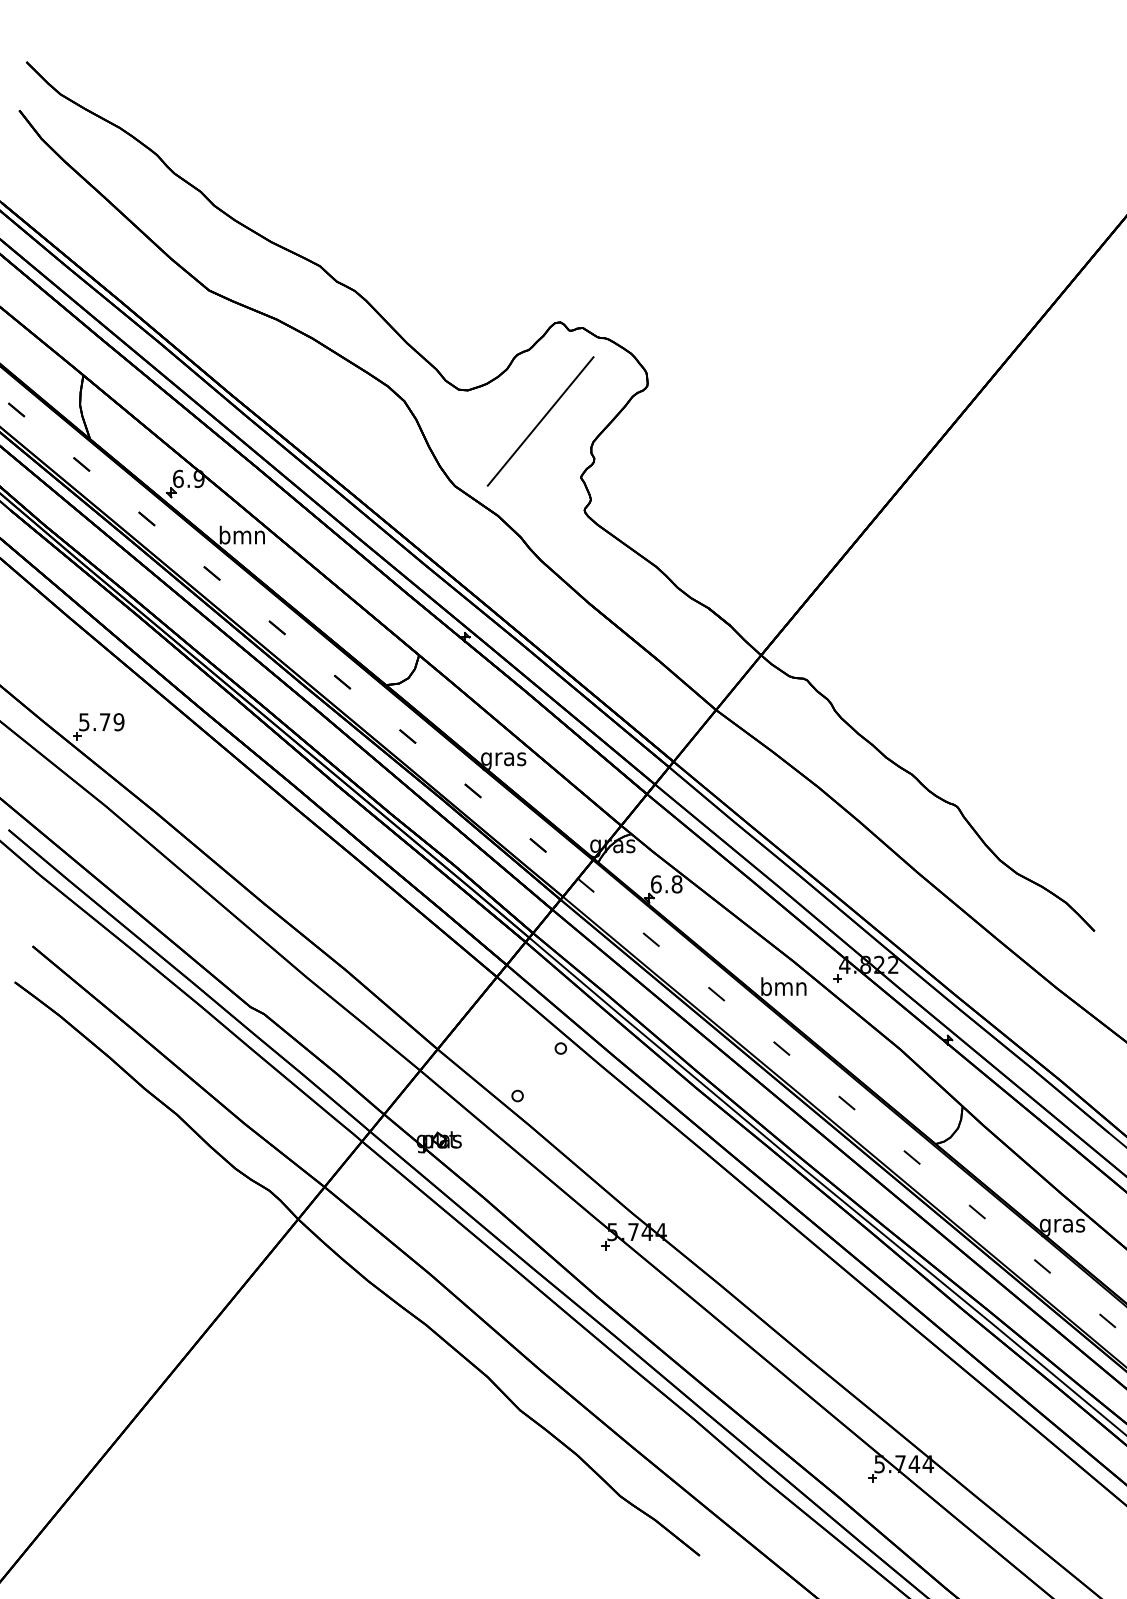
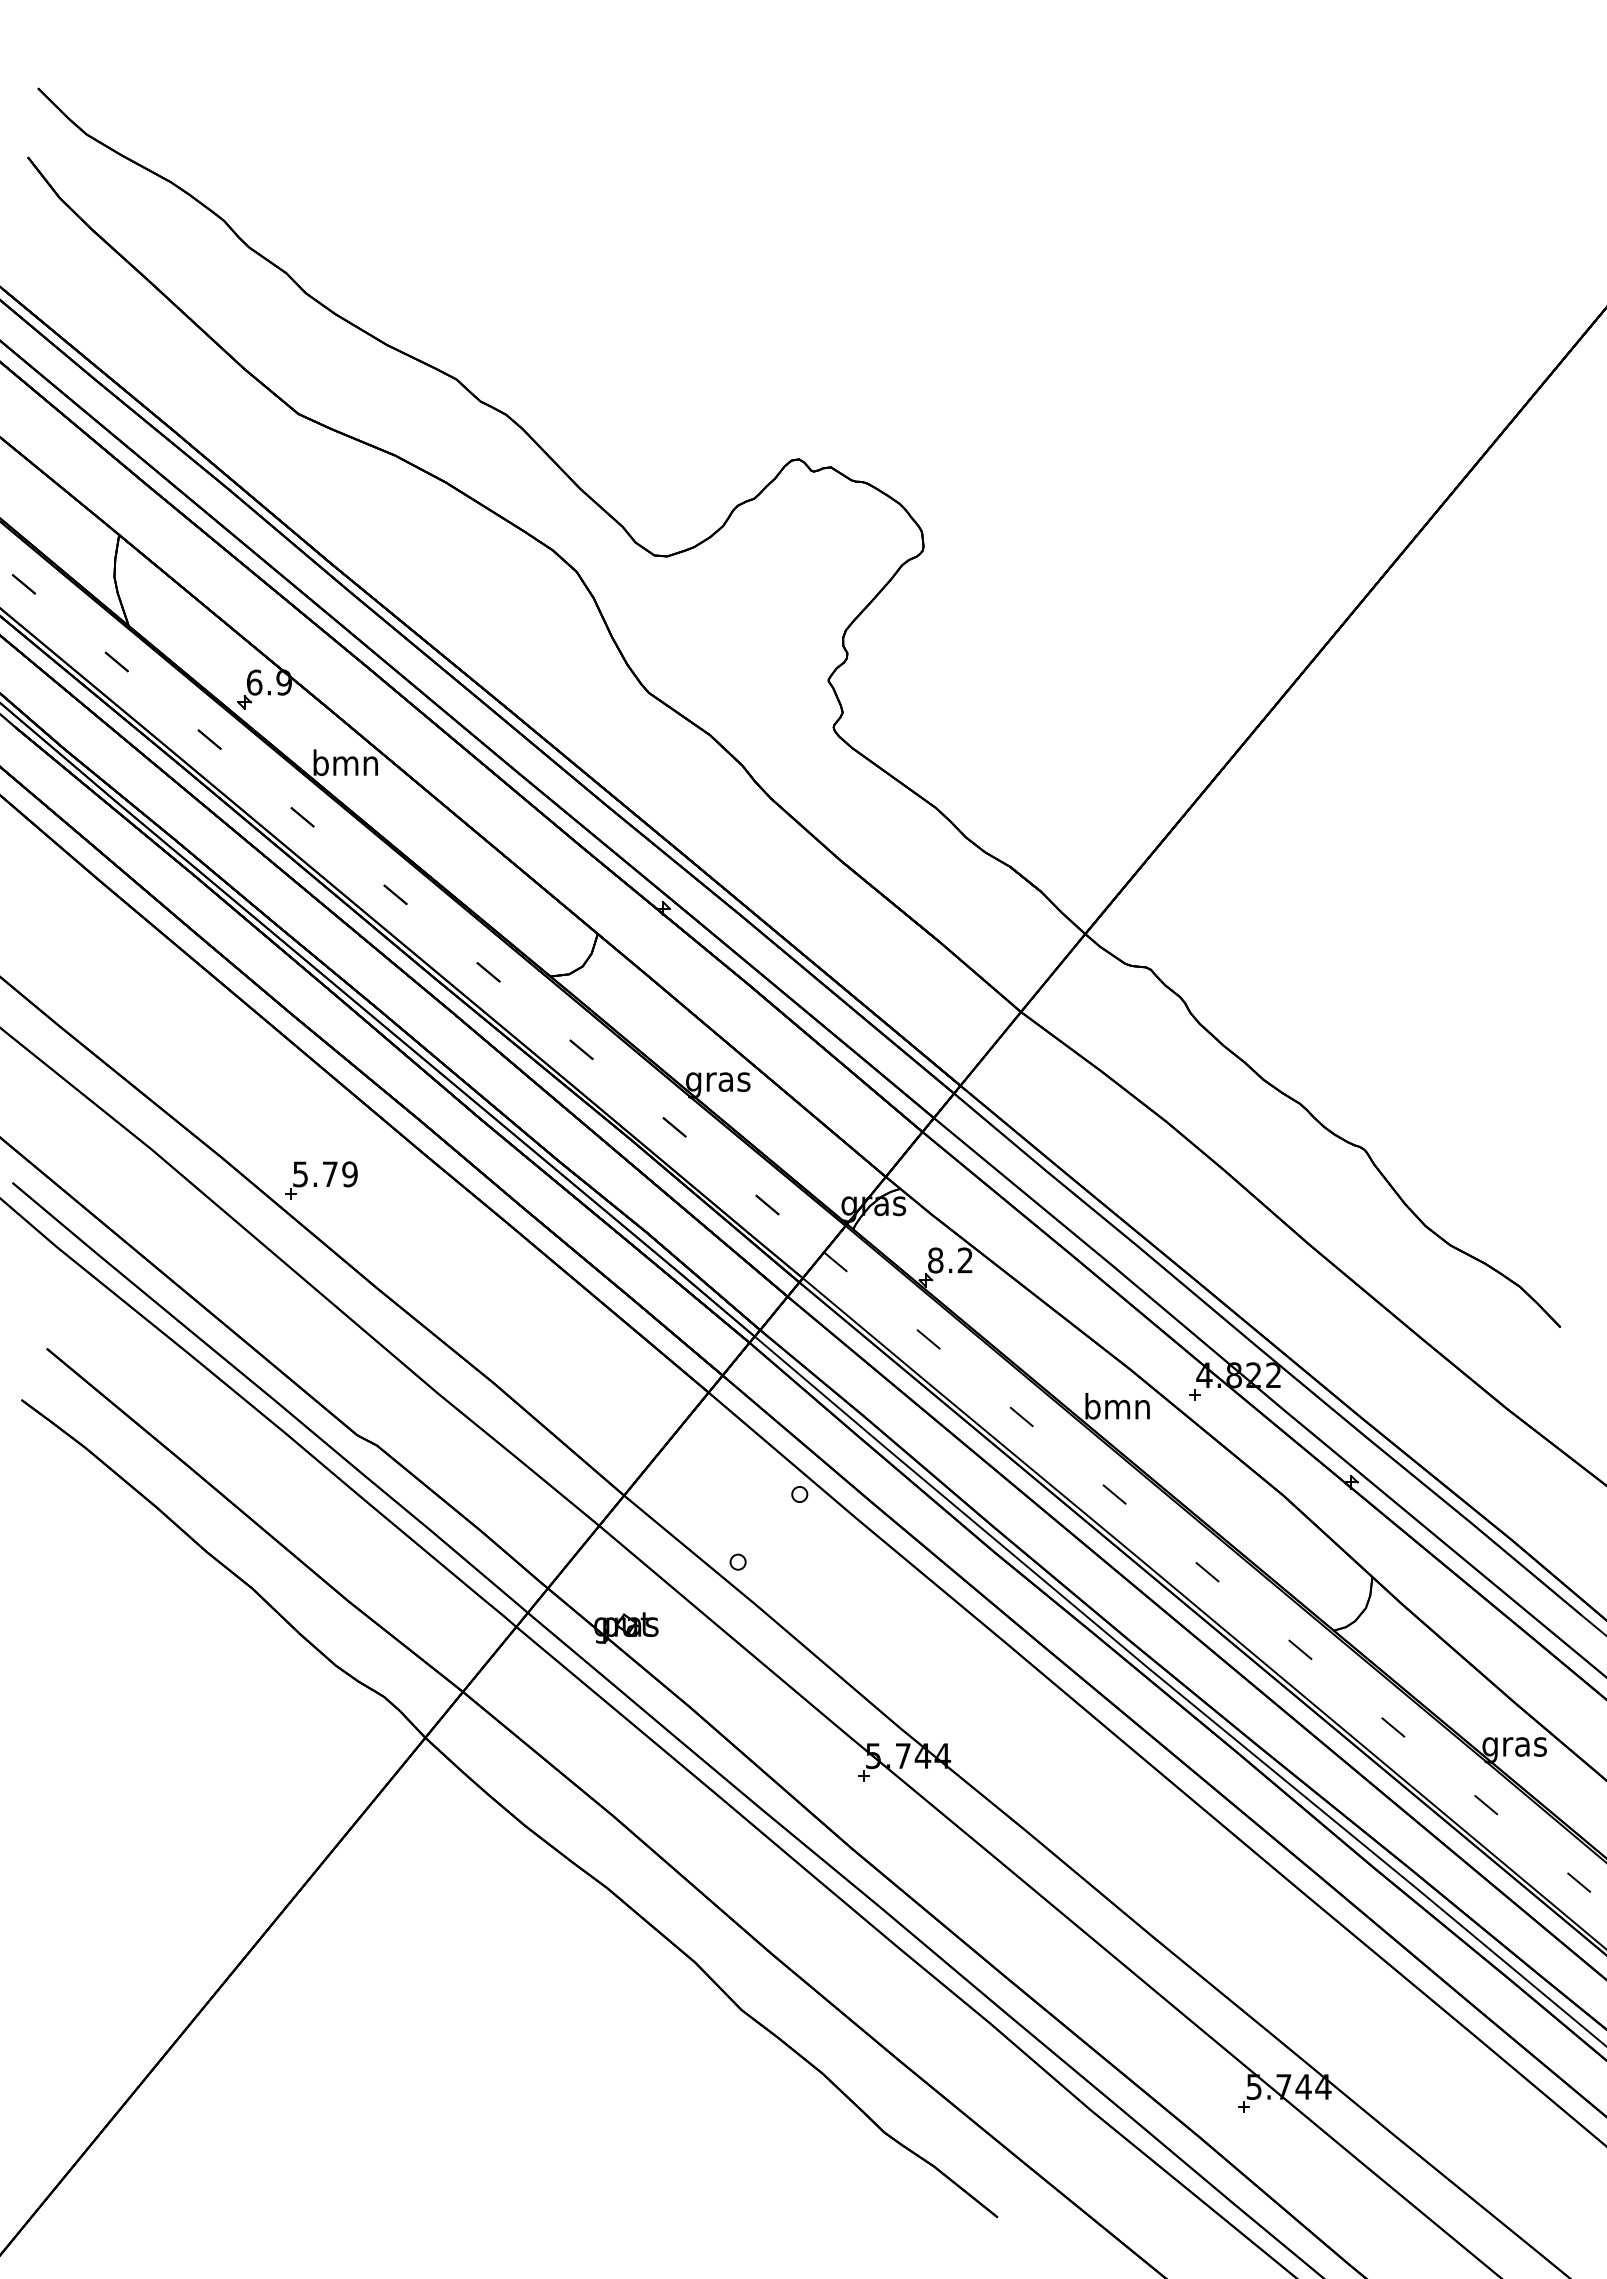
line: (540, 421) -> (770, 600), removed
part: (99, 726) -> (321, 1180), moved
text: (666, 884) -> (950, 1260), 6.8 -> 8.2

